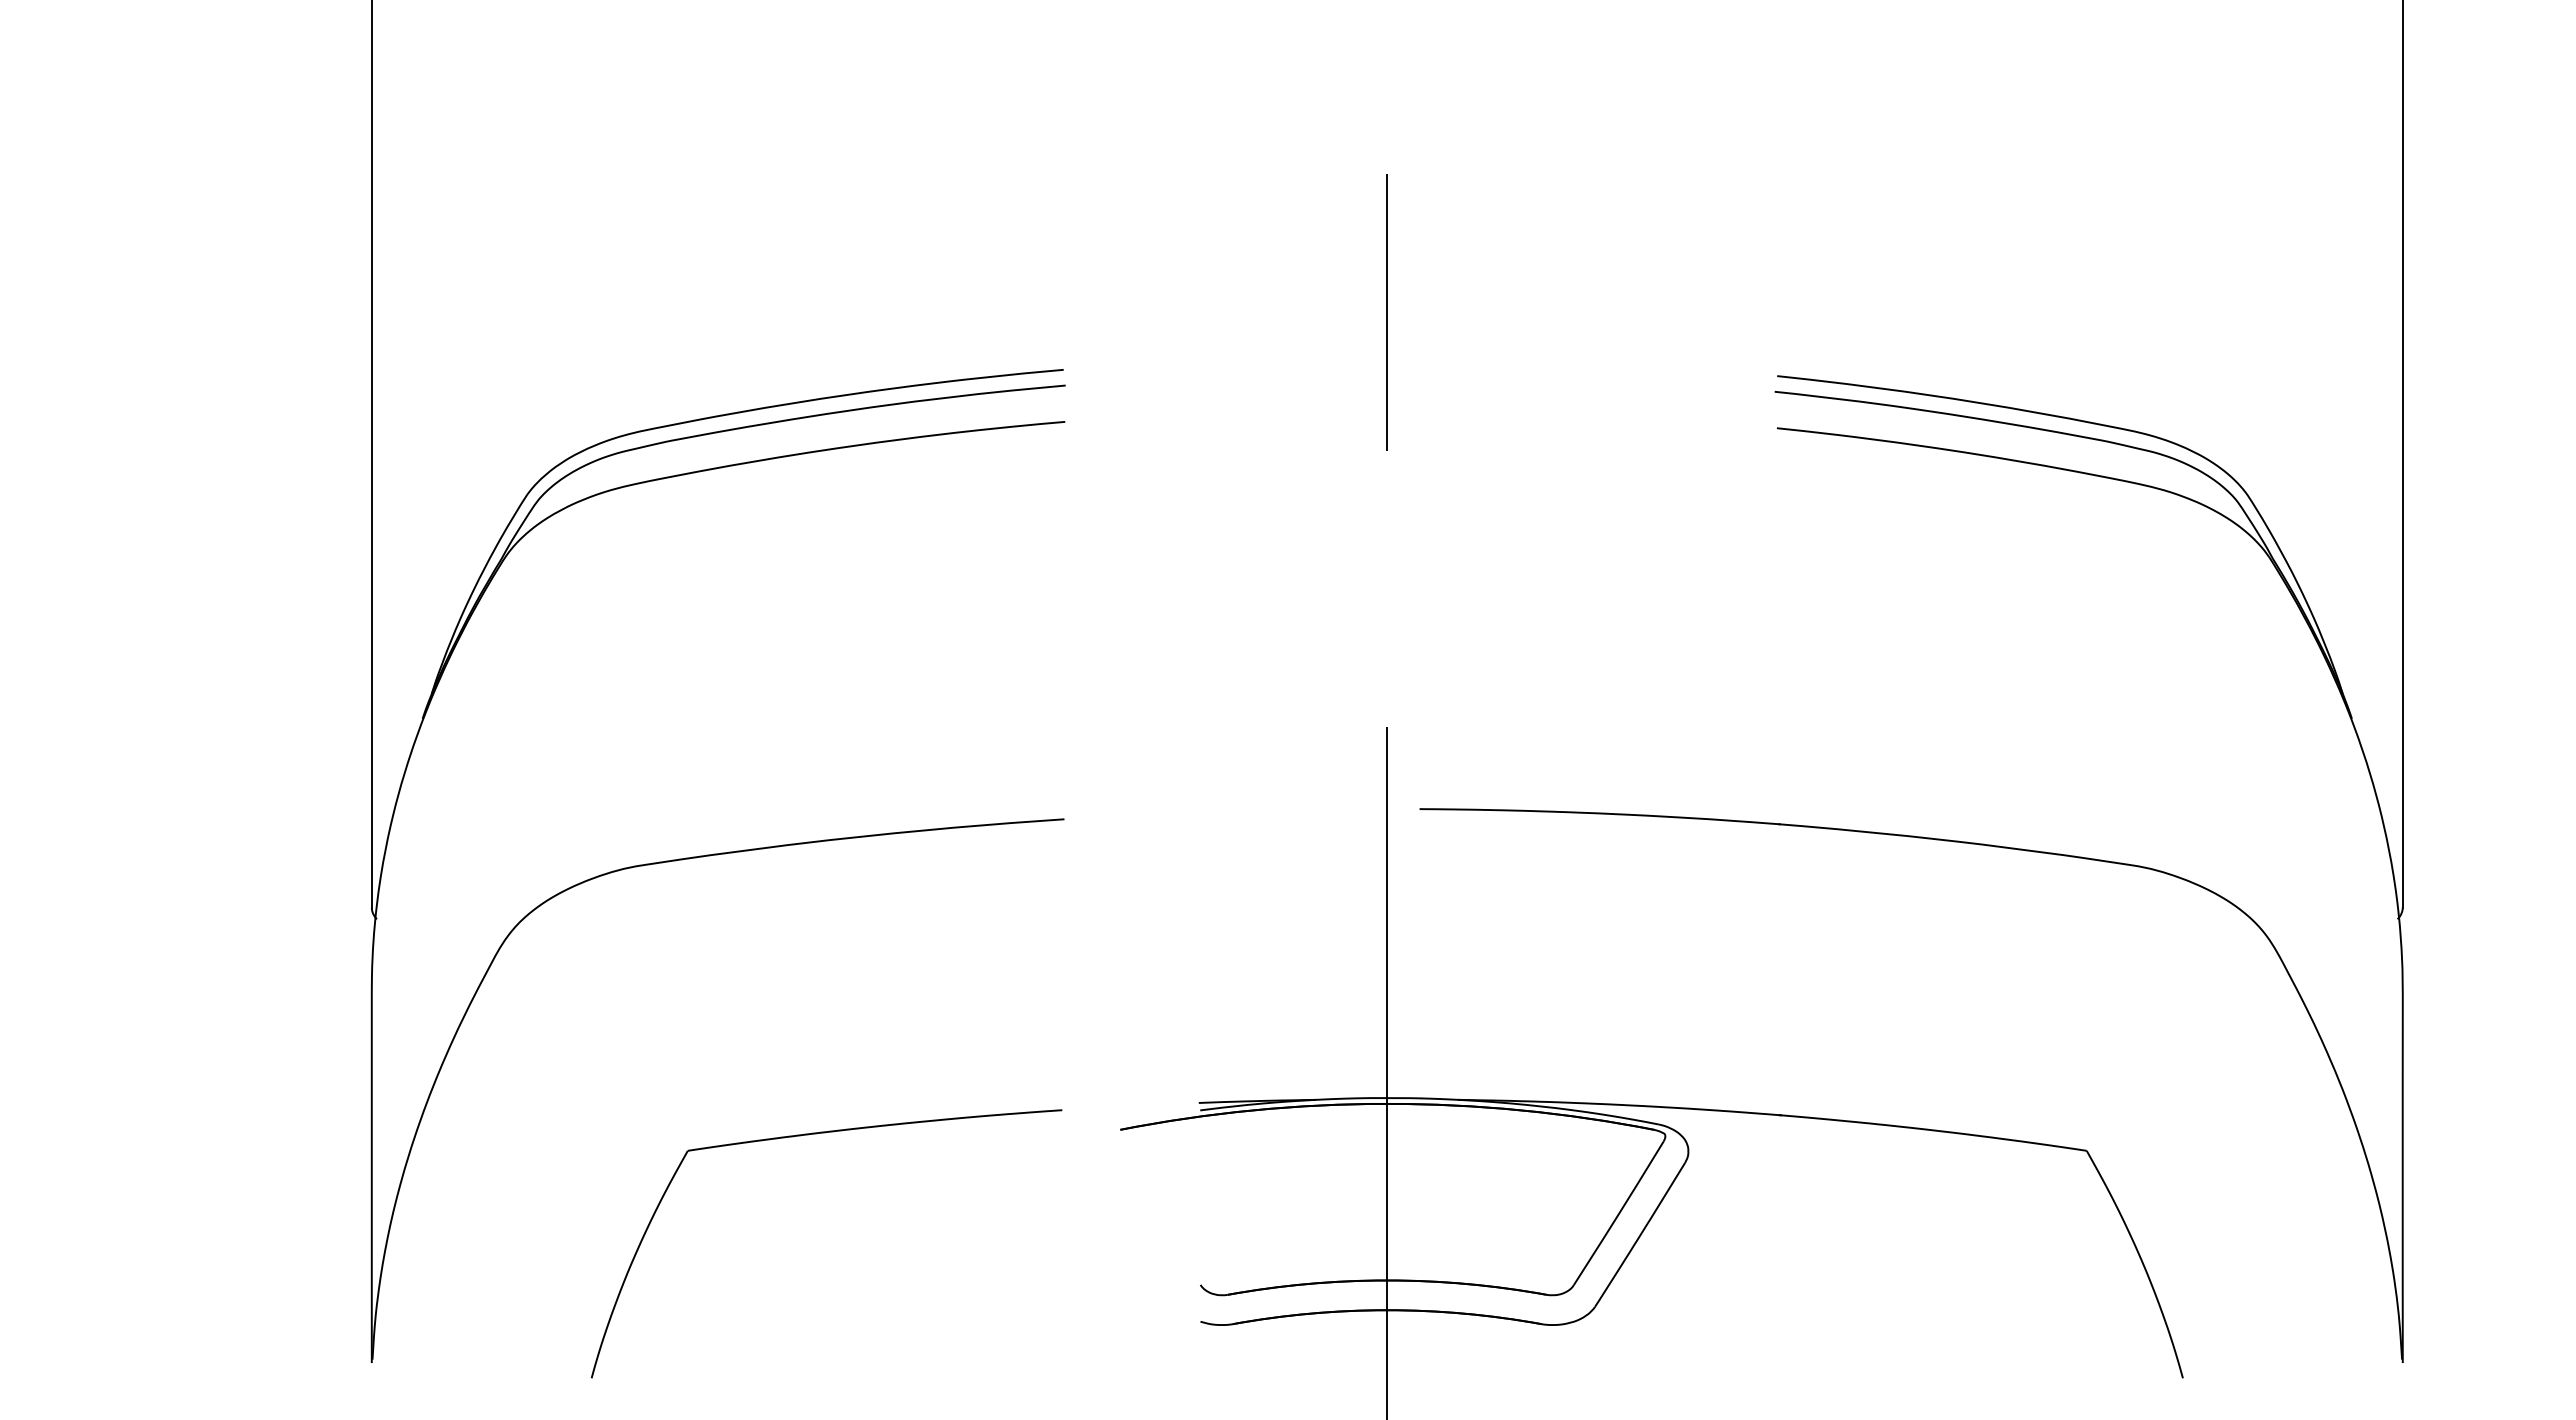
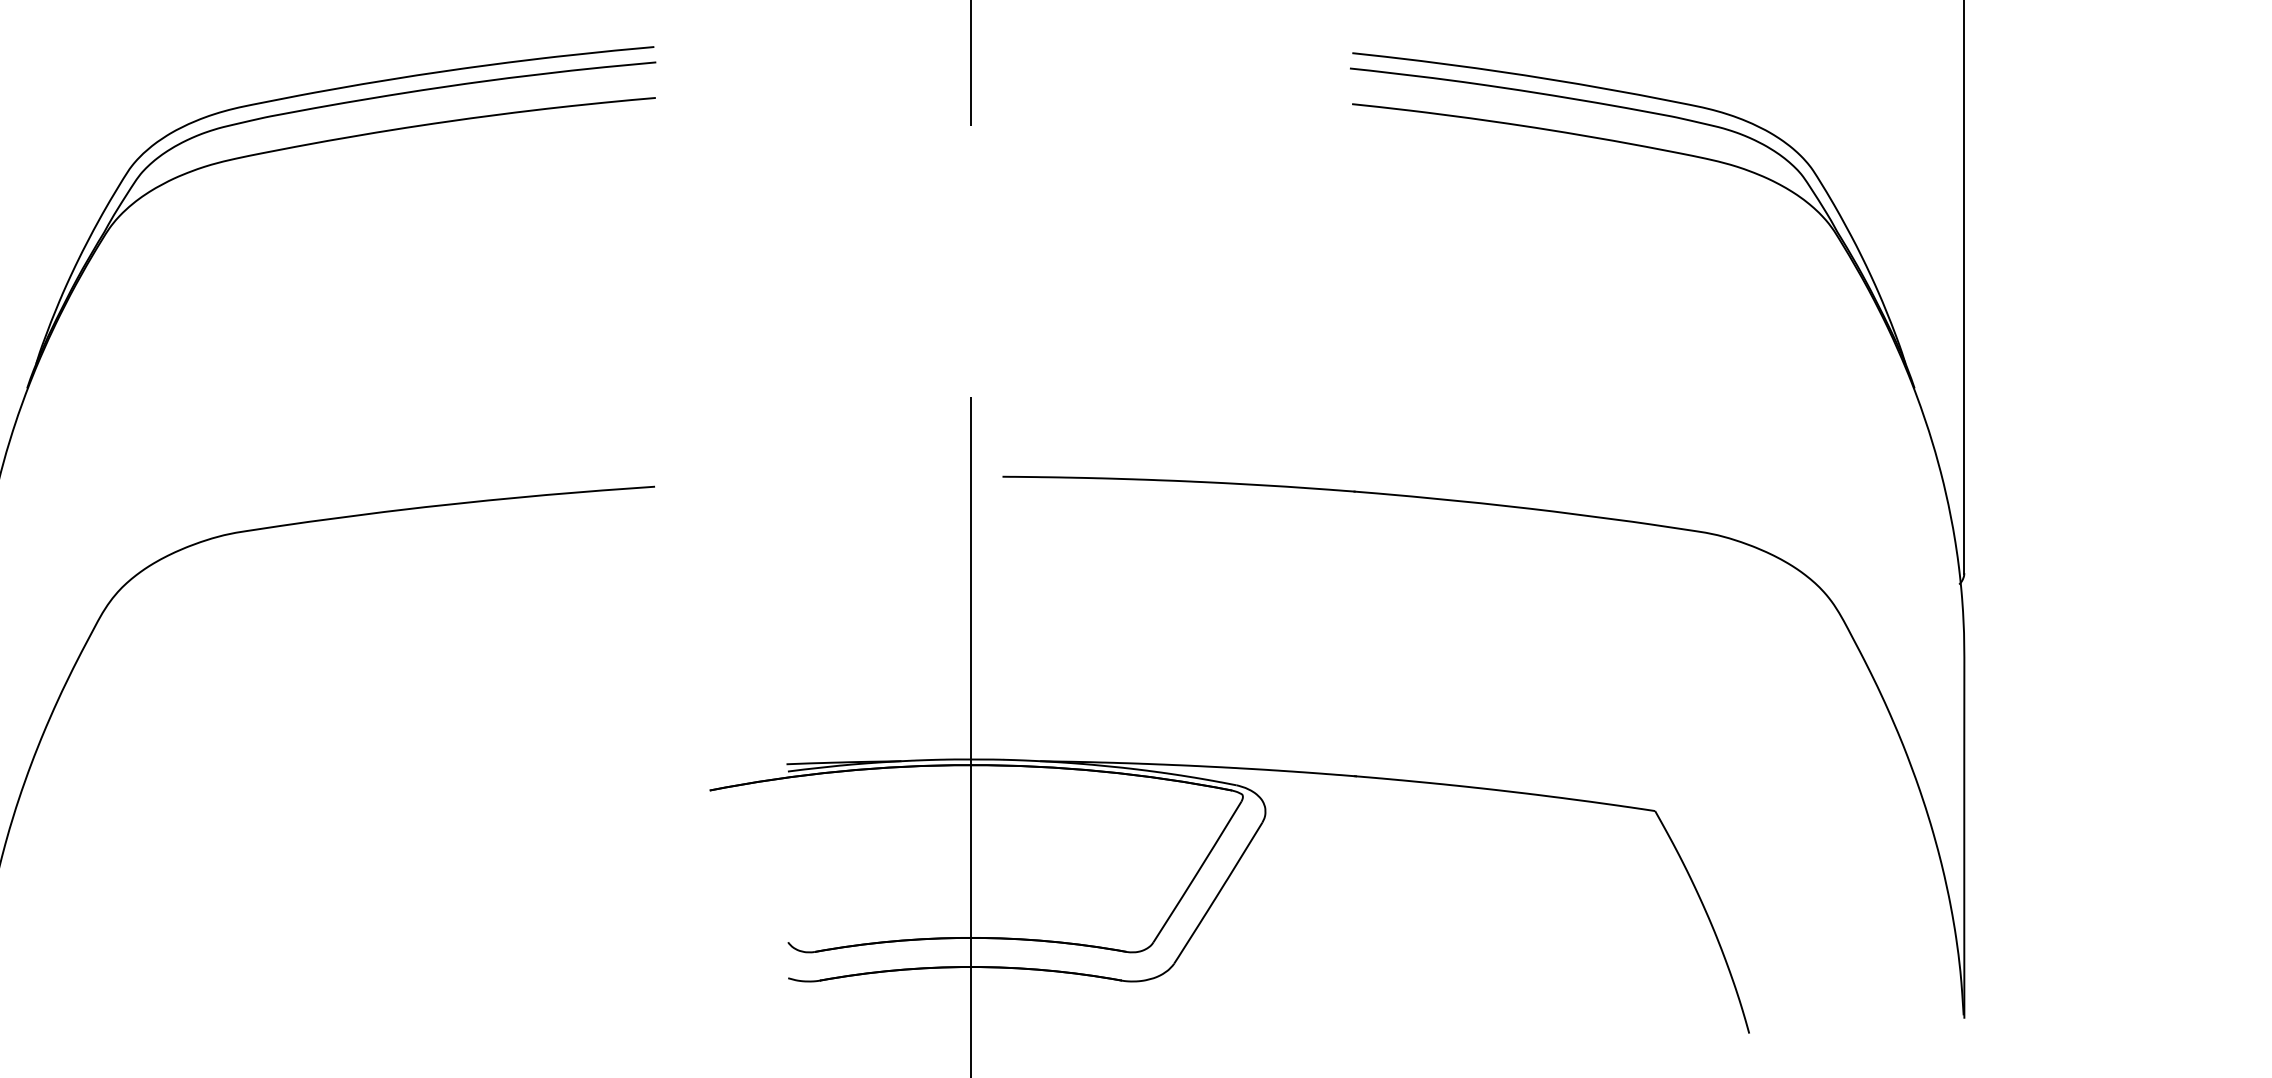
part: (816, 1134) -> (412, 795), removed

